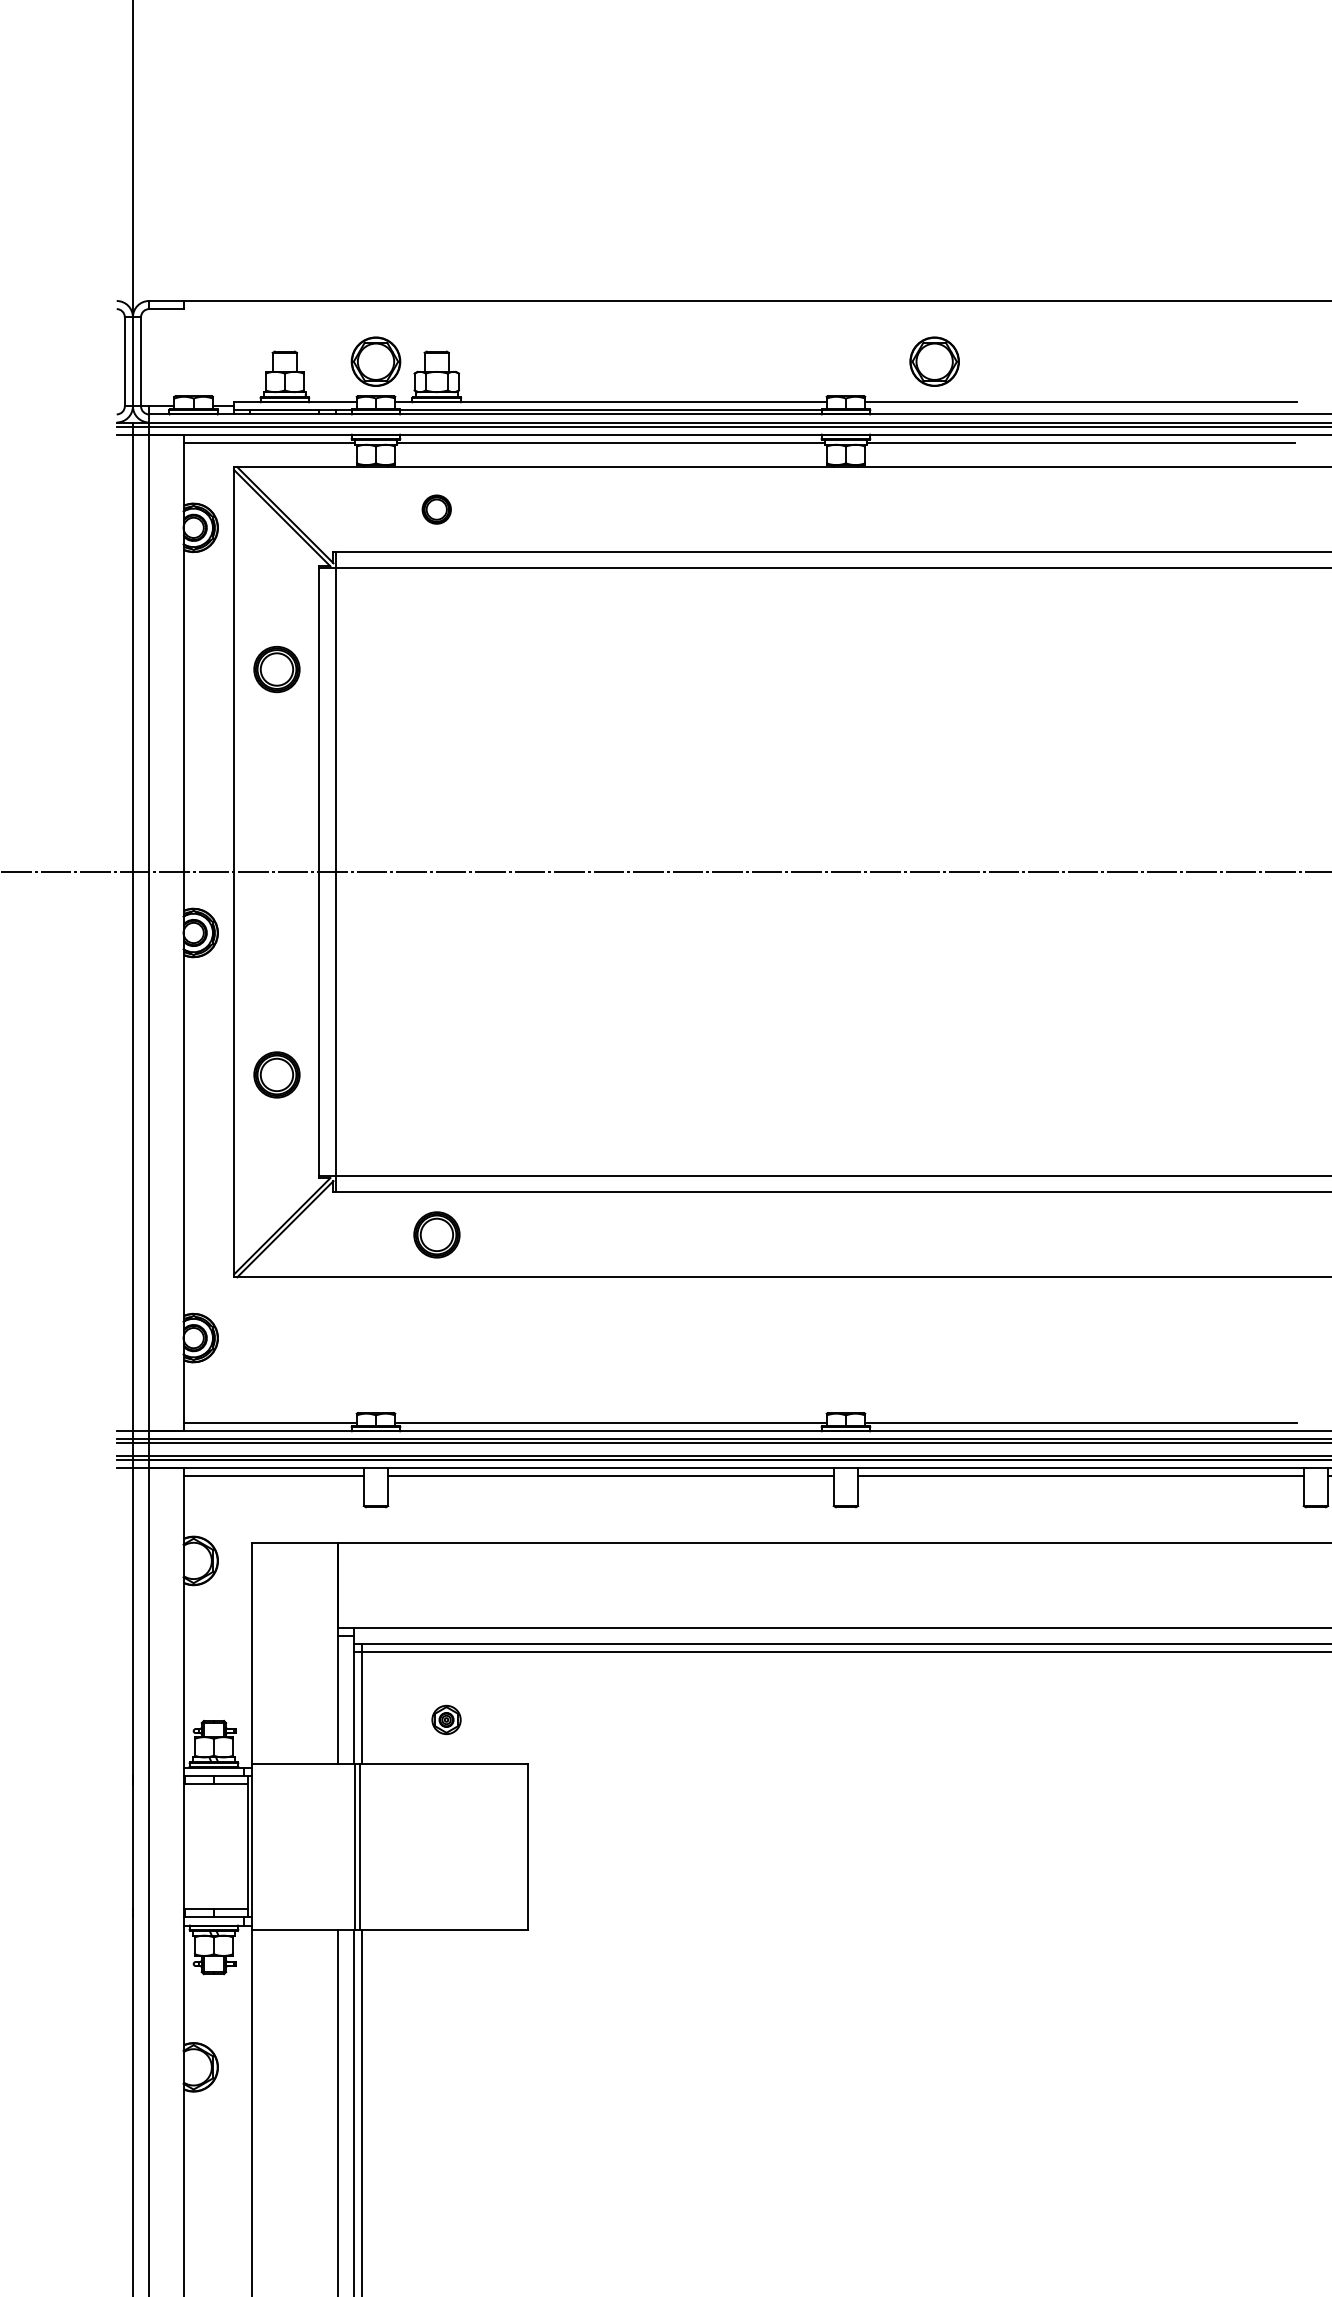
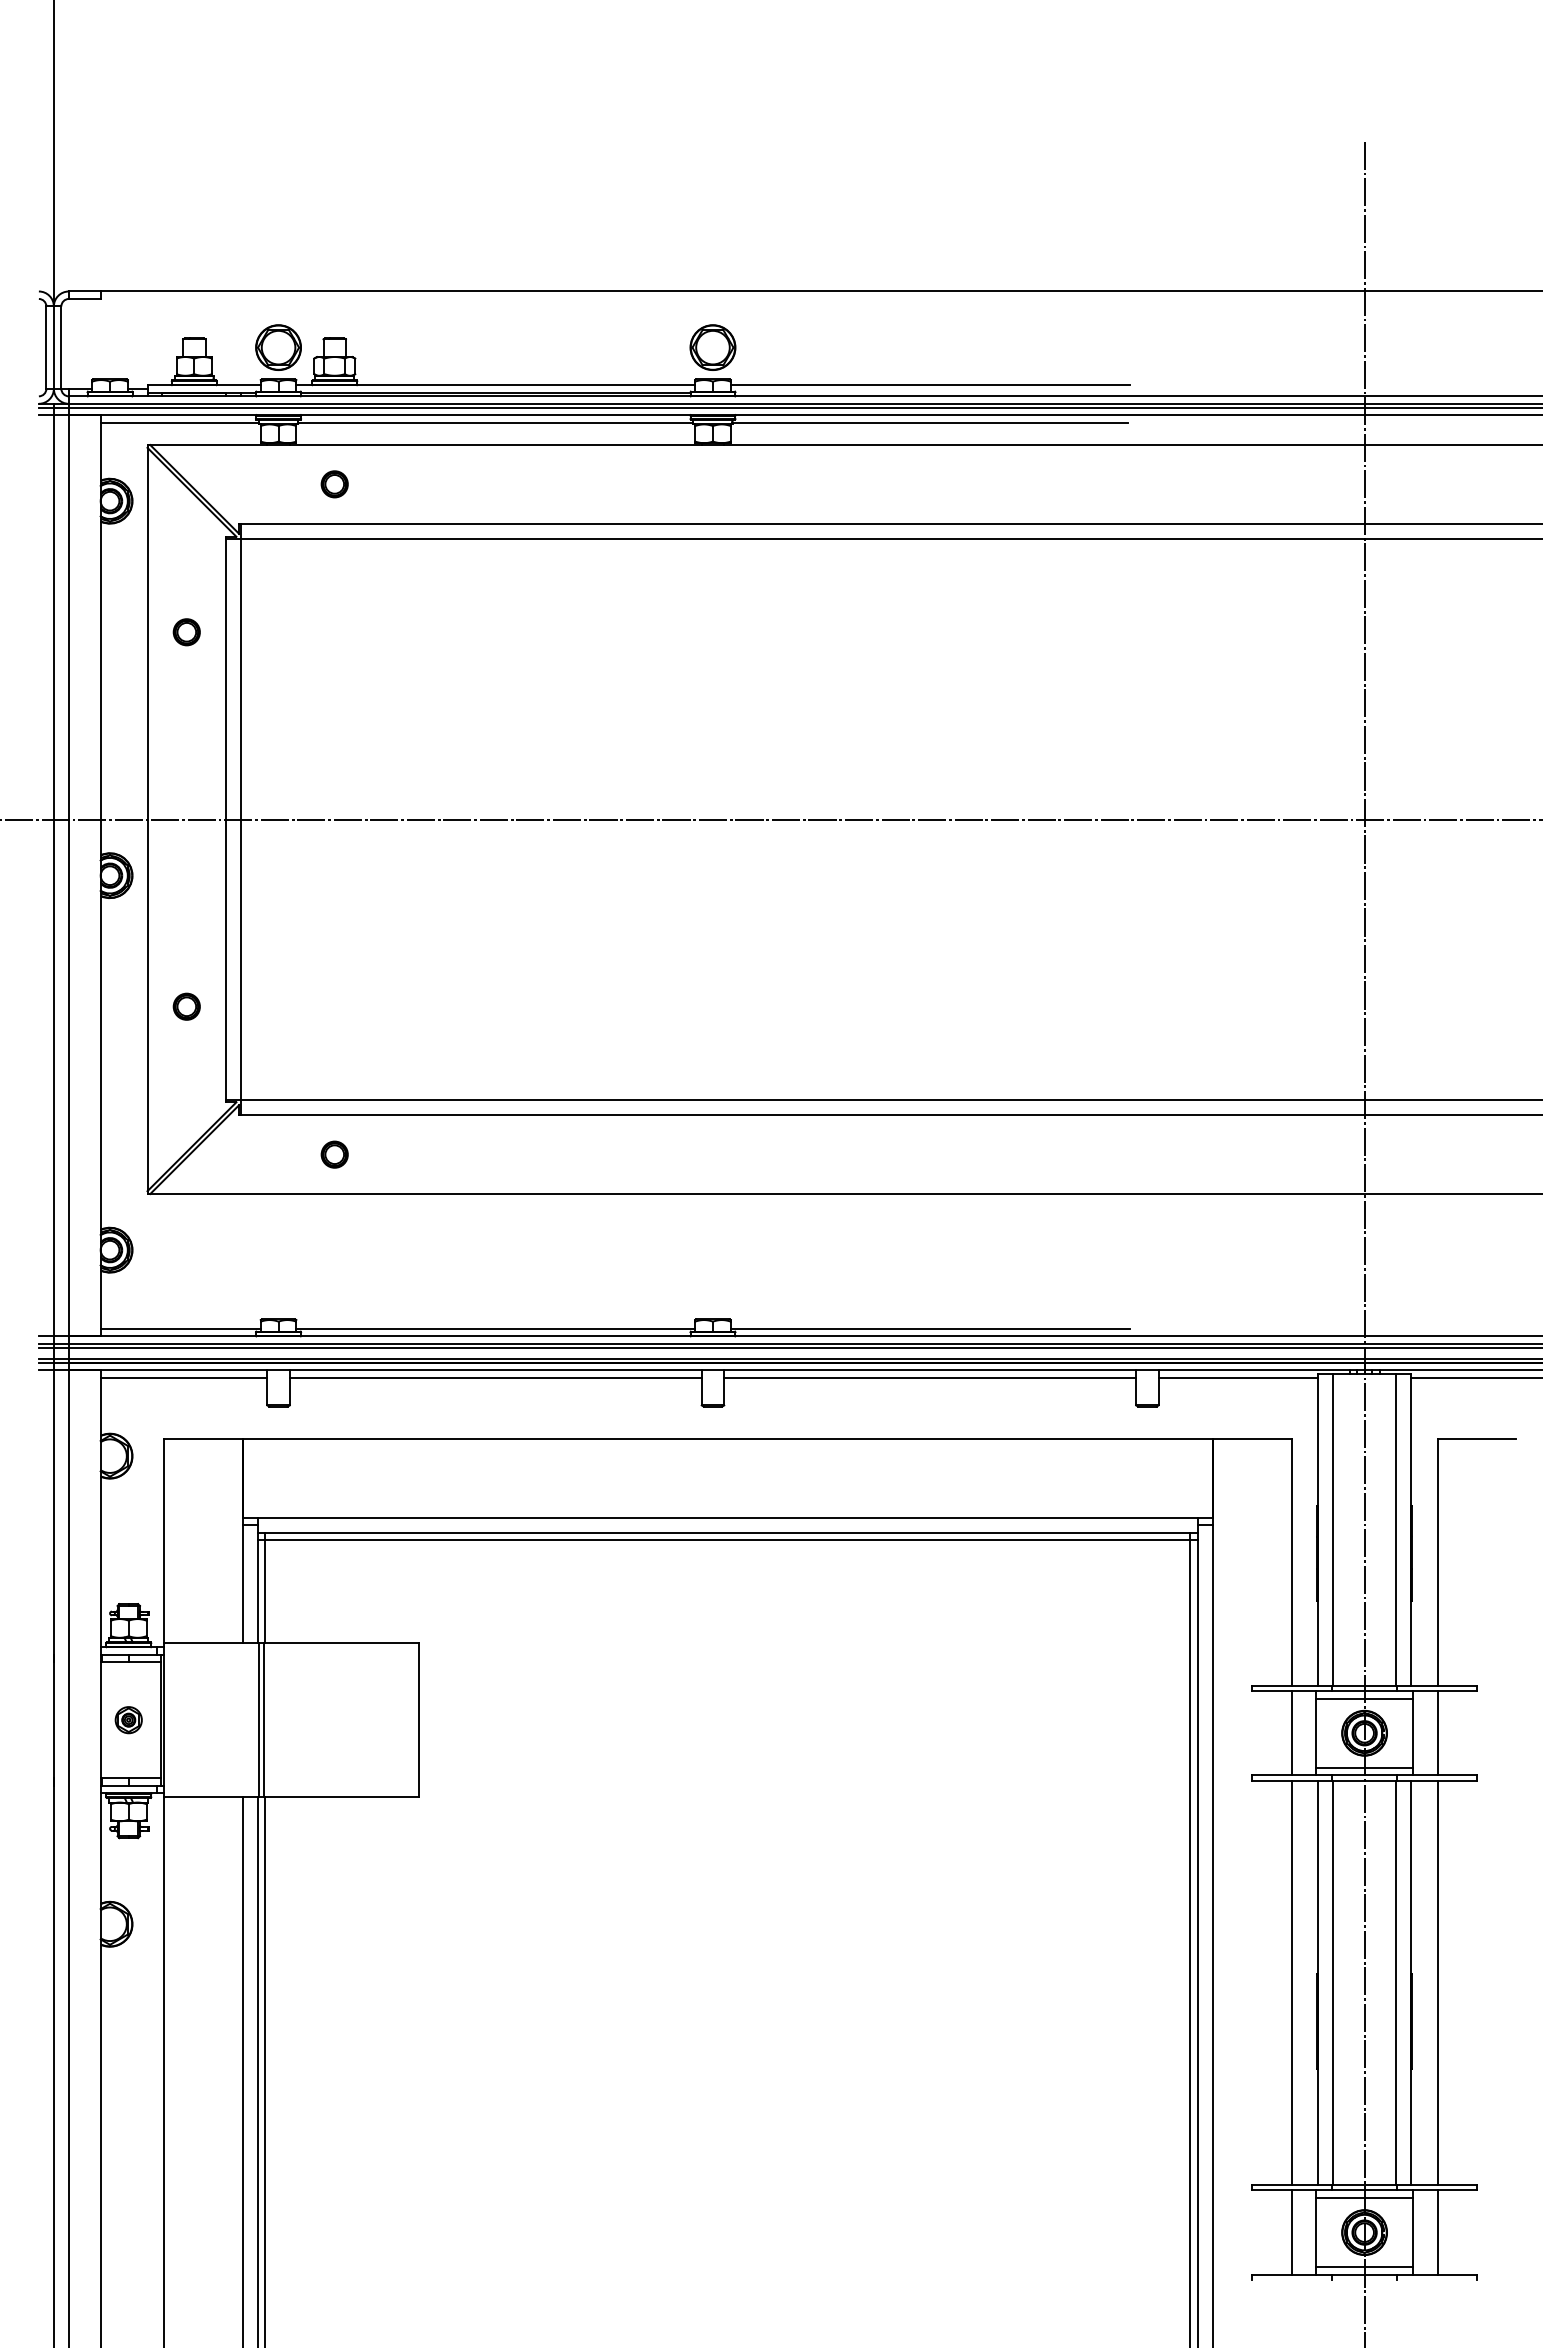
part: (934, 361) -> (712, 347), moved
part: (276, 669) -> (186, 632), size x0.62
part: (276, 1074) -> (186, 1006), size x0.62
part: (436, 1234) -> (334, 1154), size x0.62
part: (446, 1720) -> (128, 1720), moved

